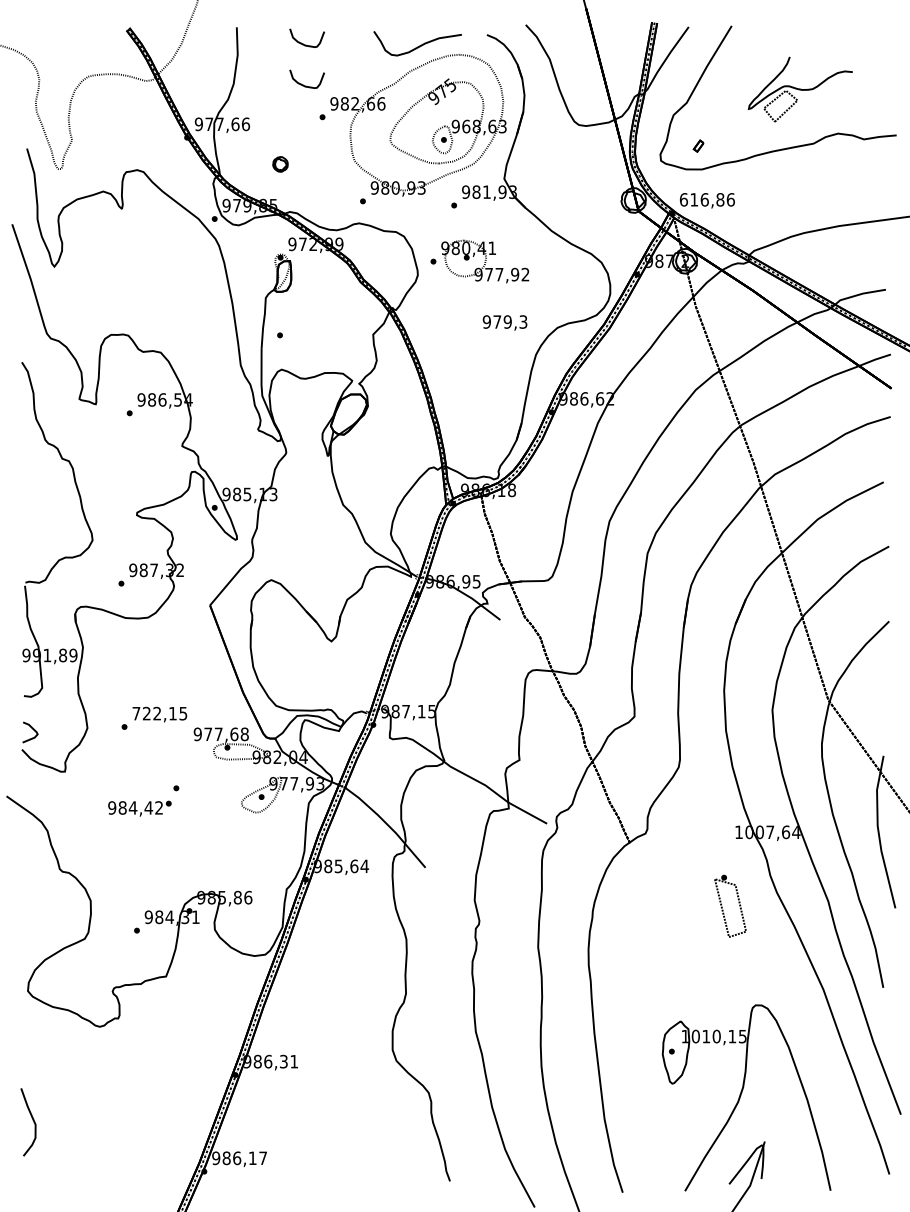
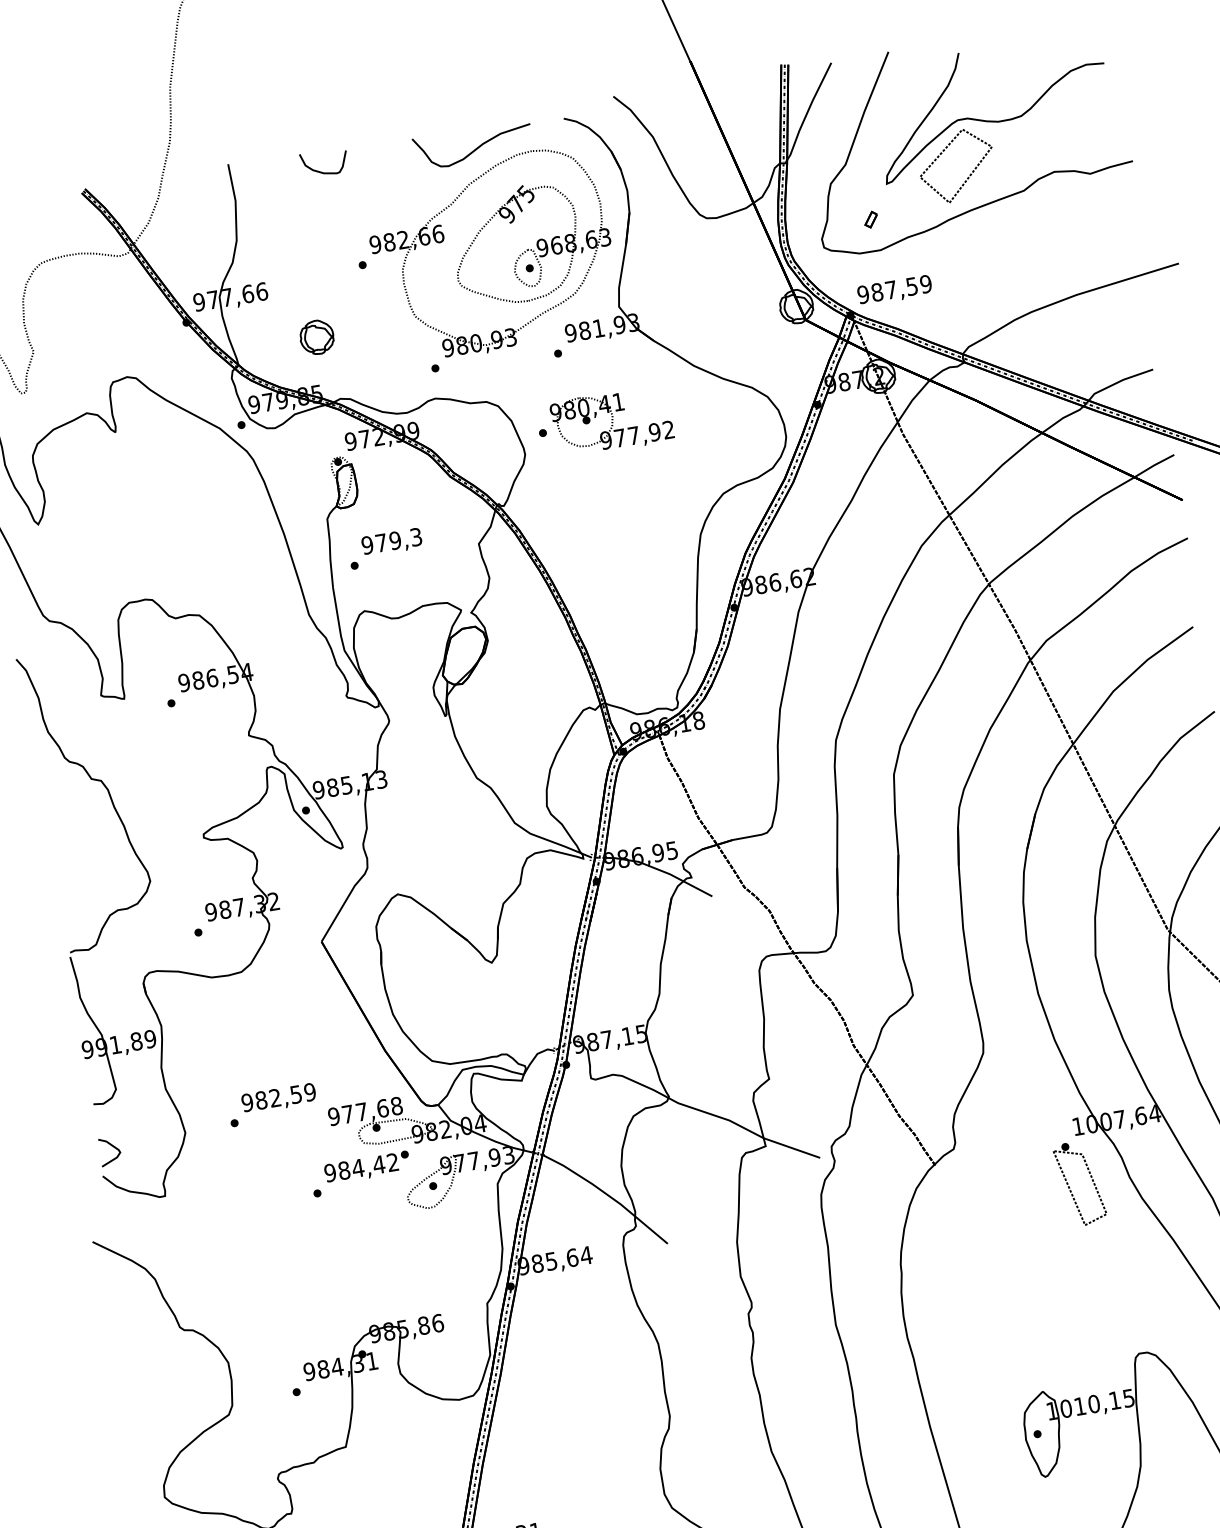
curve: (303, 84) -> (329, 225), removed
part: (800, 89) -> (994, 121), size x1.67
part: (280, 164) -> (317, 337), size x1.67
text: (706, 199) -> (893, 289), 616,86 -> 987,59
text: (504, 322) -> (391, 542), moved
text: (159, 713) -> (278, 1097), 722,15 -> 982,59
text: (139, 808) -> (366, 1167), moved
part: (722, 906) -> (1069, 1185), moved

